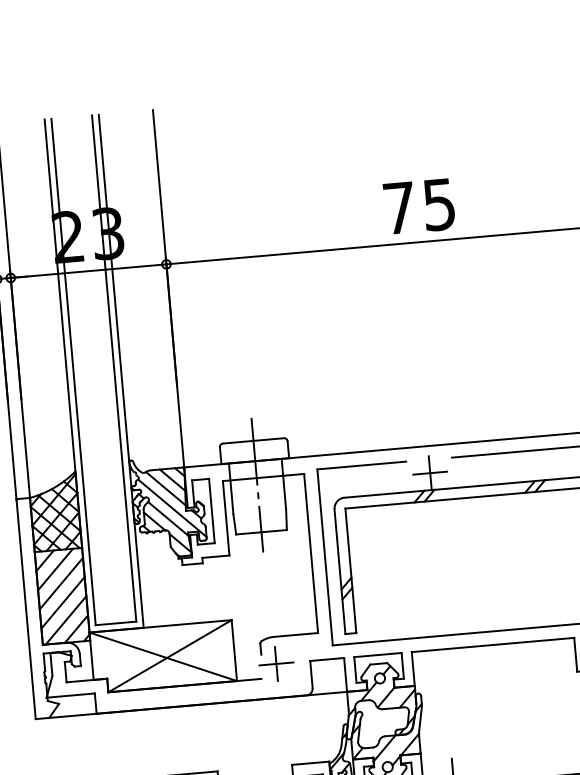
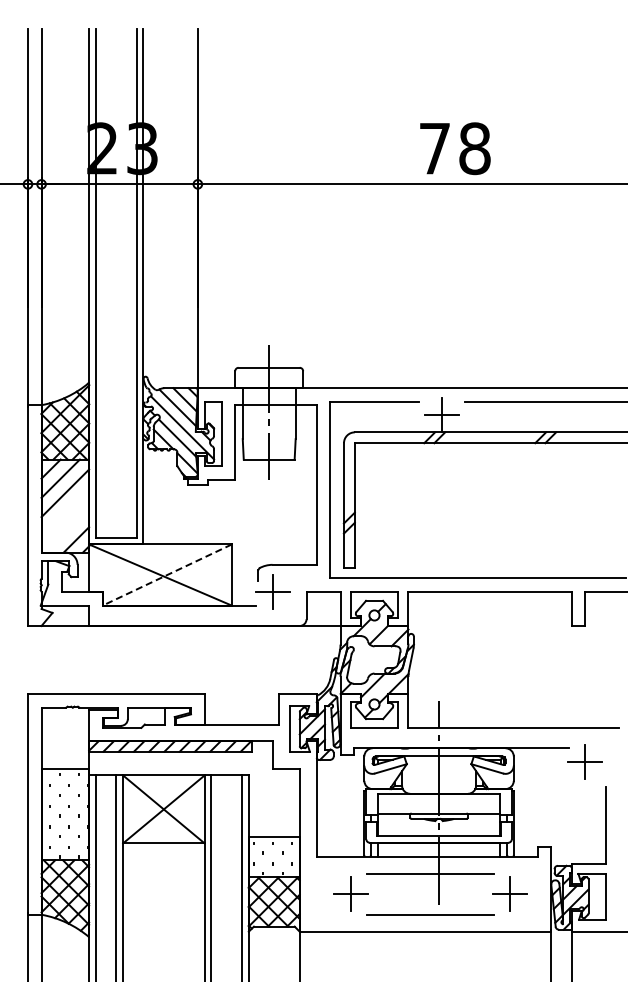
text: (438, 204) -> (474, 148), 75 -> 78
line: (63, 602) -> (65, 512), removed
line: (65, 619) -> (66, 529), removed
line: (169, 656) -> (166, 575), solid -> dashed

